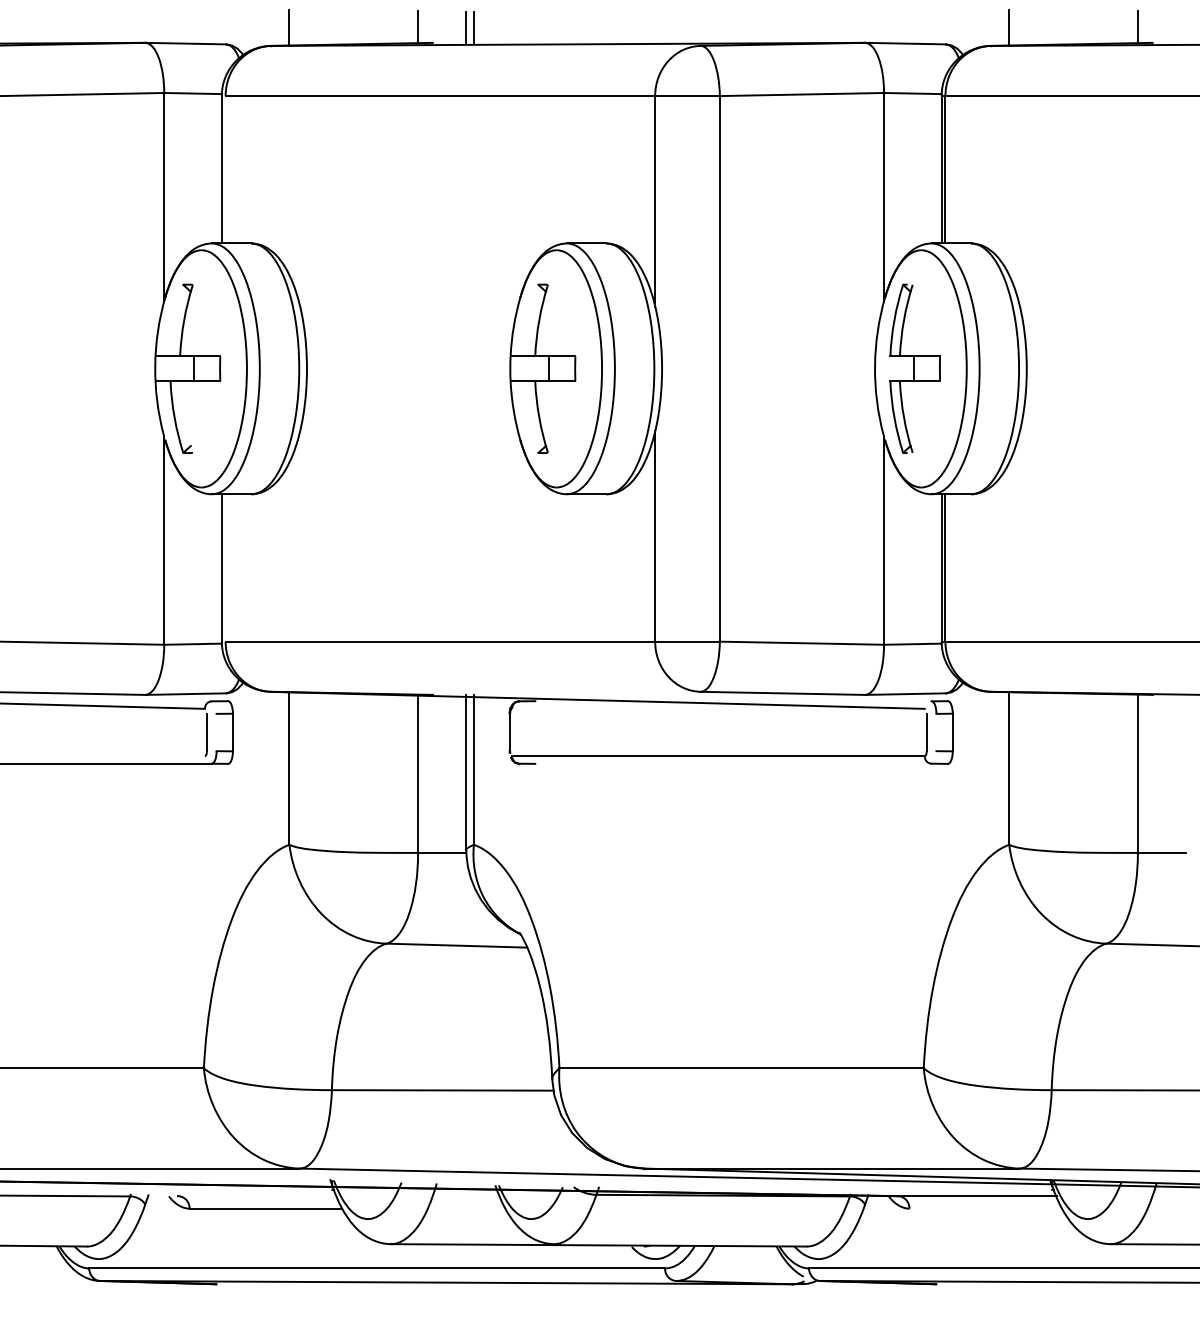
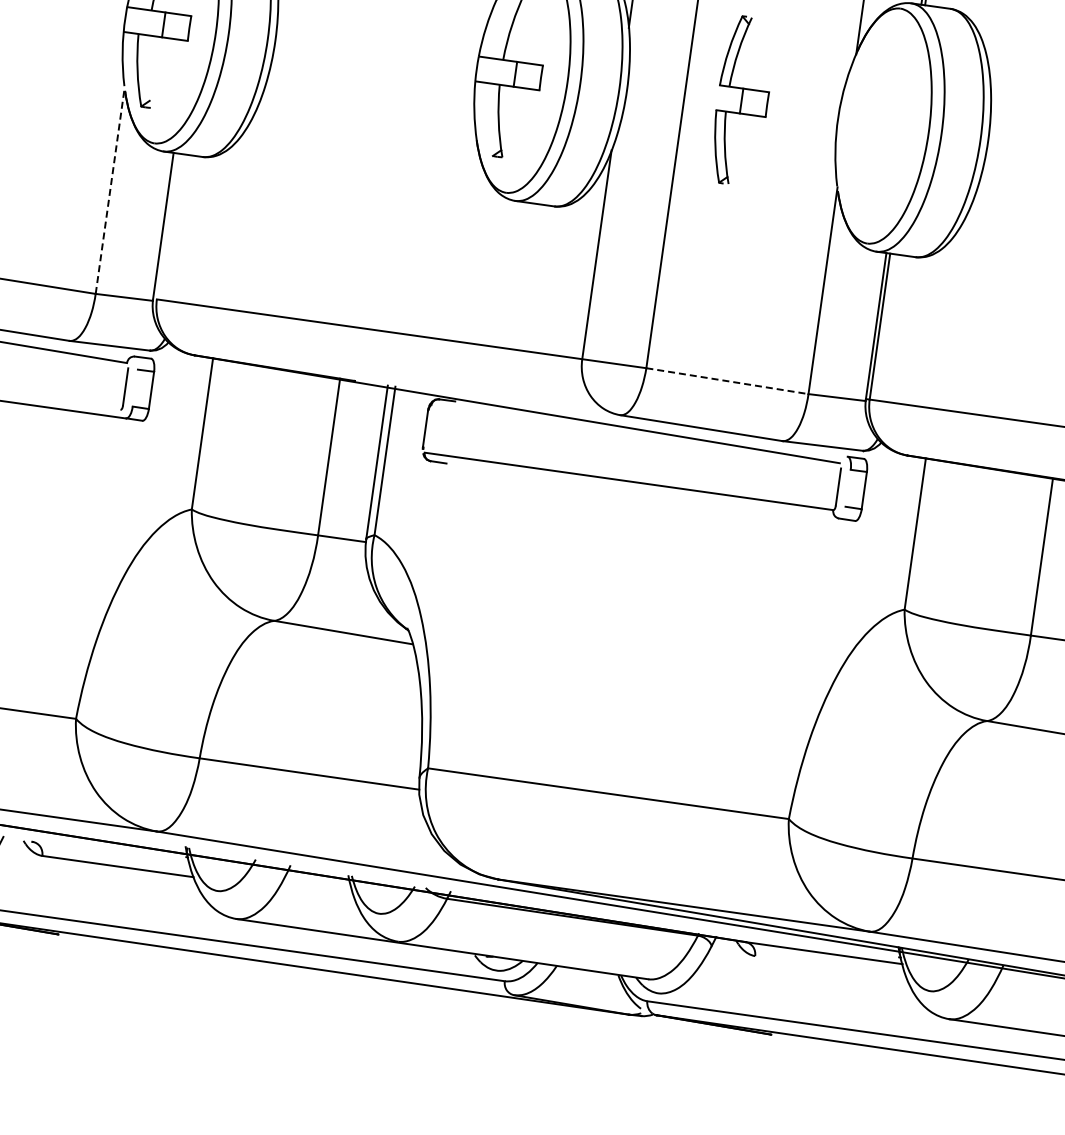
part: (914, 368) -> (742, 100), moved
line: (164, 539) -> (110, 189), solid -> dashed
line: (802, 643) -> (727, 381), solid -> dashed

